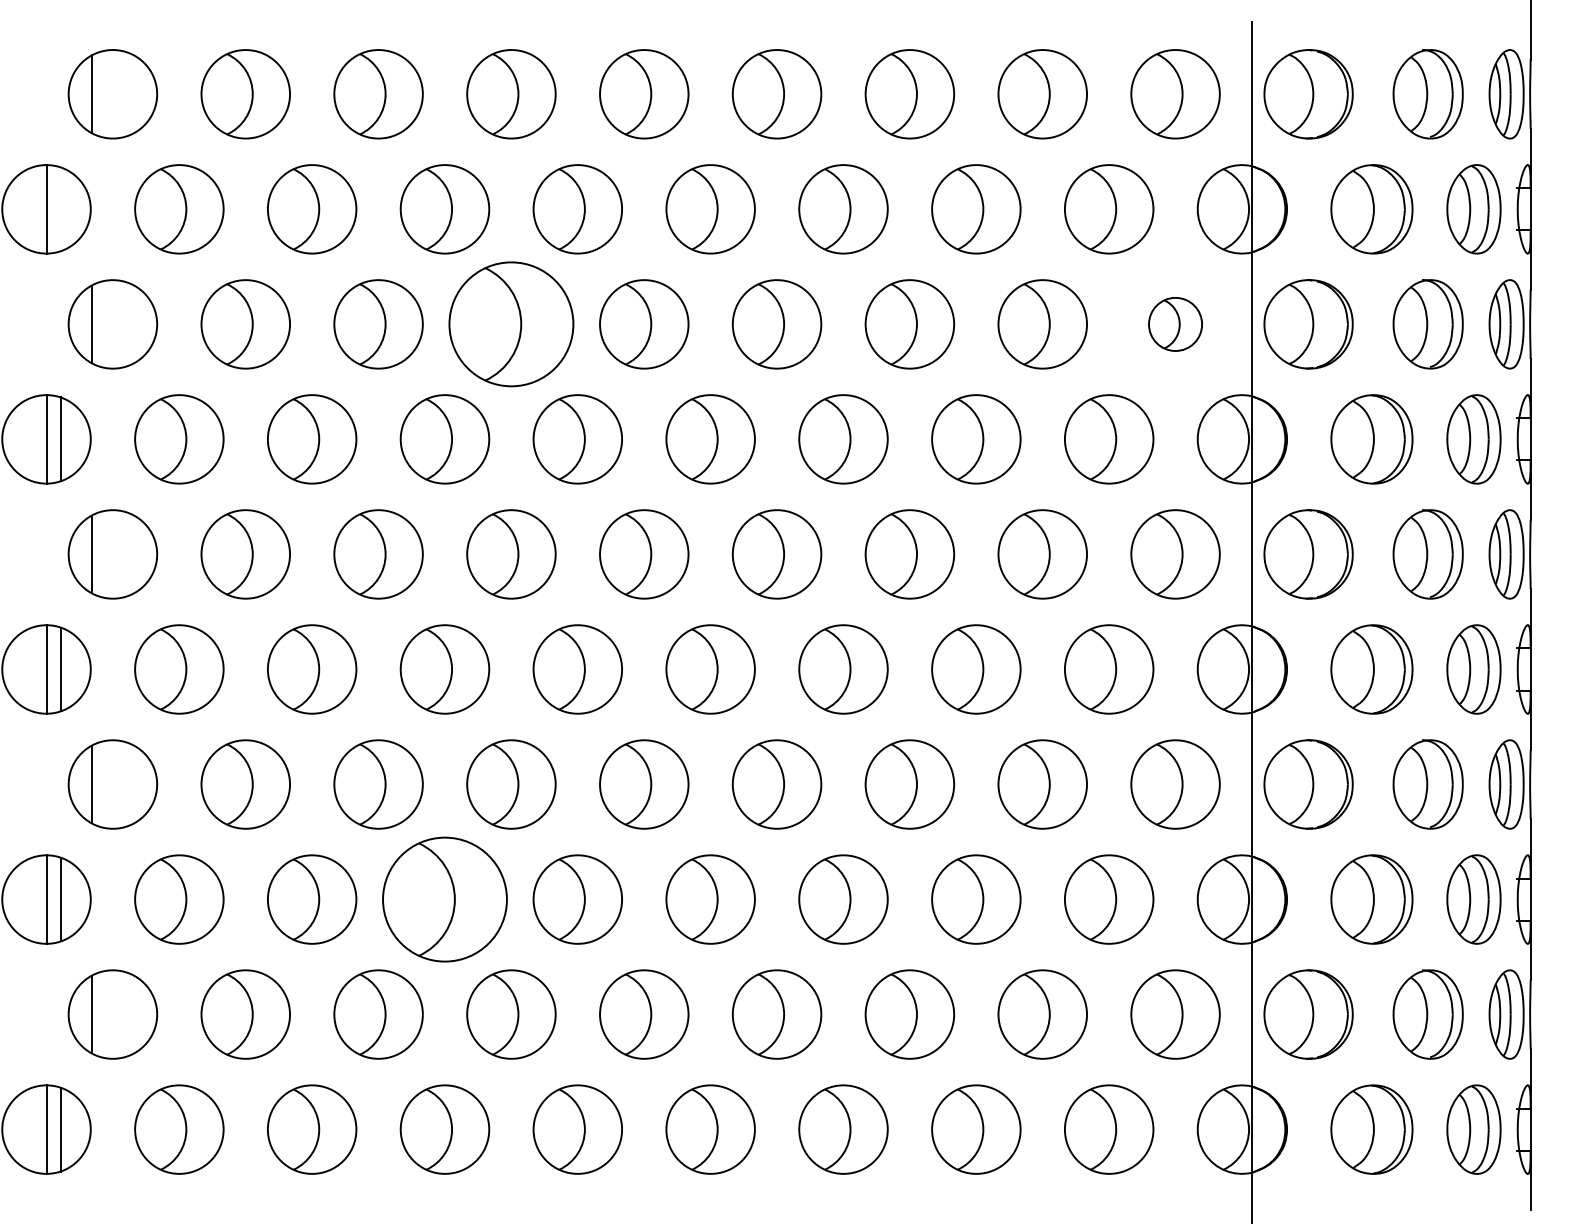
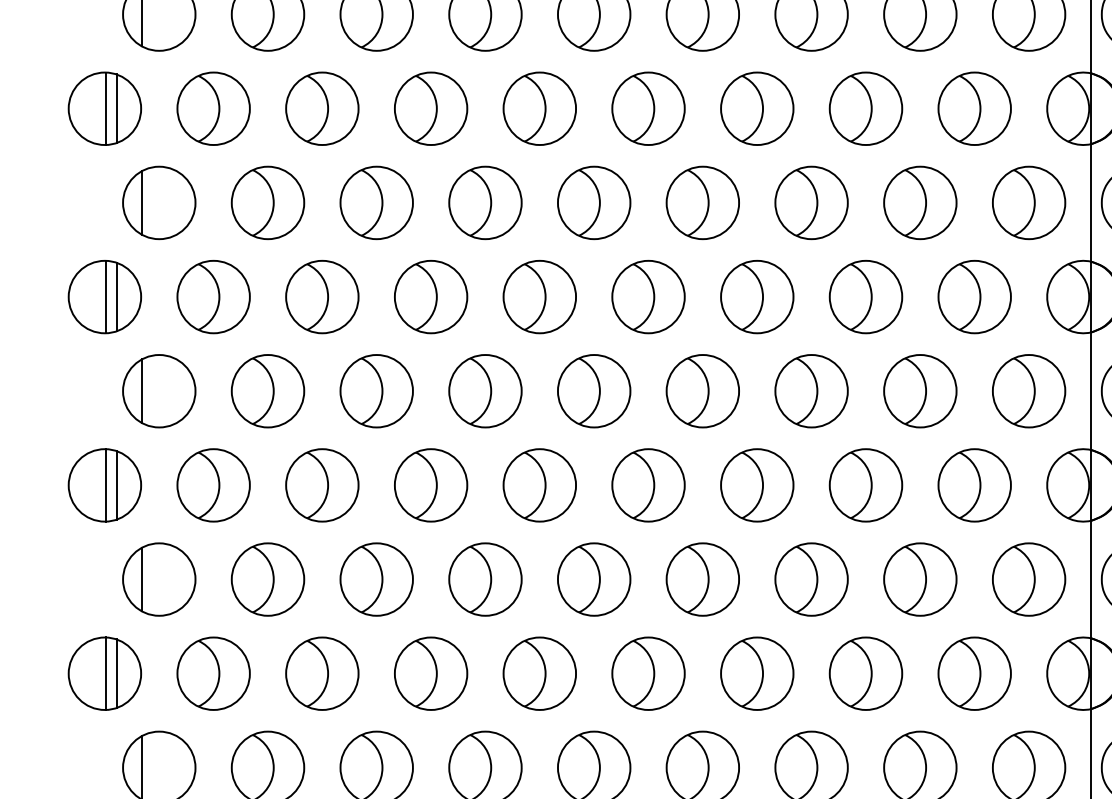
line: (60, 209) -> (116, 108), added
part: (511, 324) -> (485, 203), size x0.71
part: (1175, 324) -> (1029, 203), size x1.67
part: (444, 899) -> (430, 673), size x0.71

